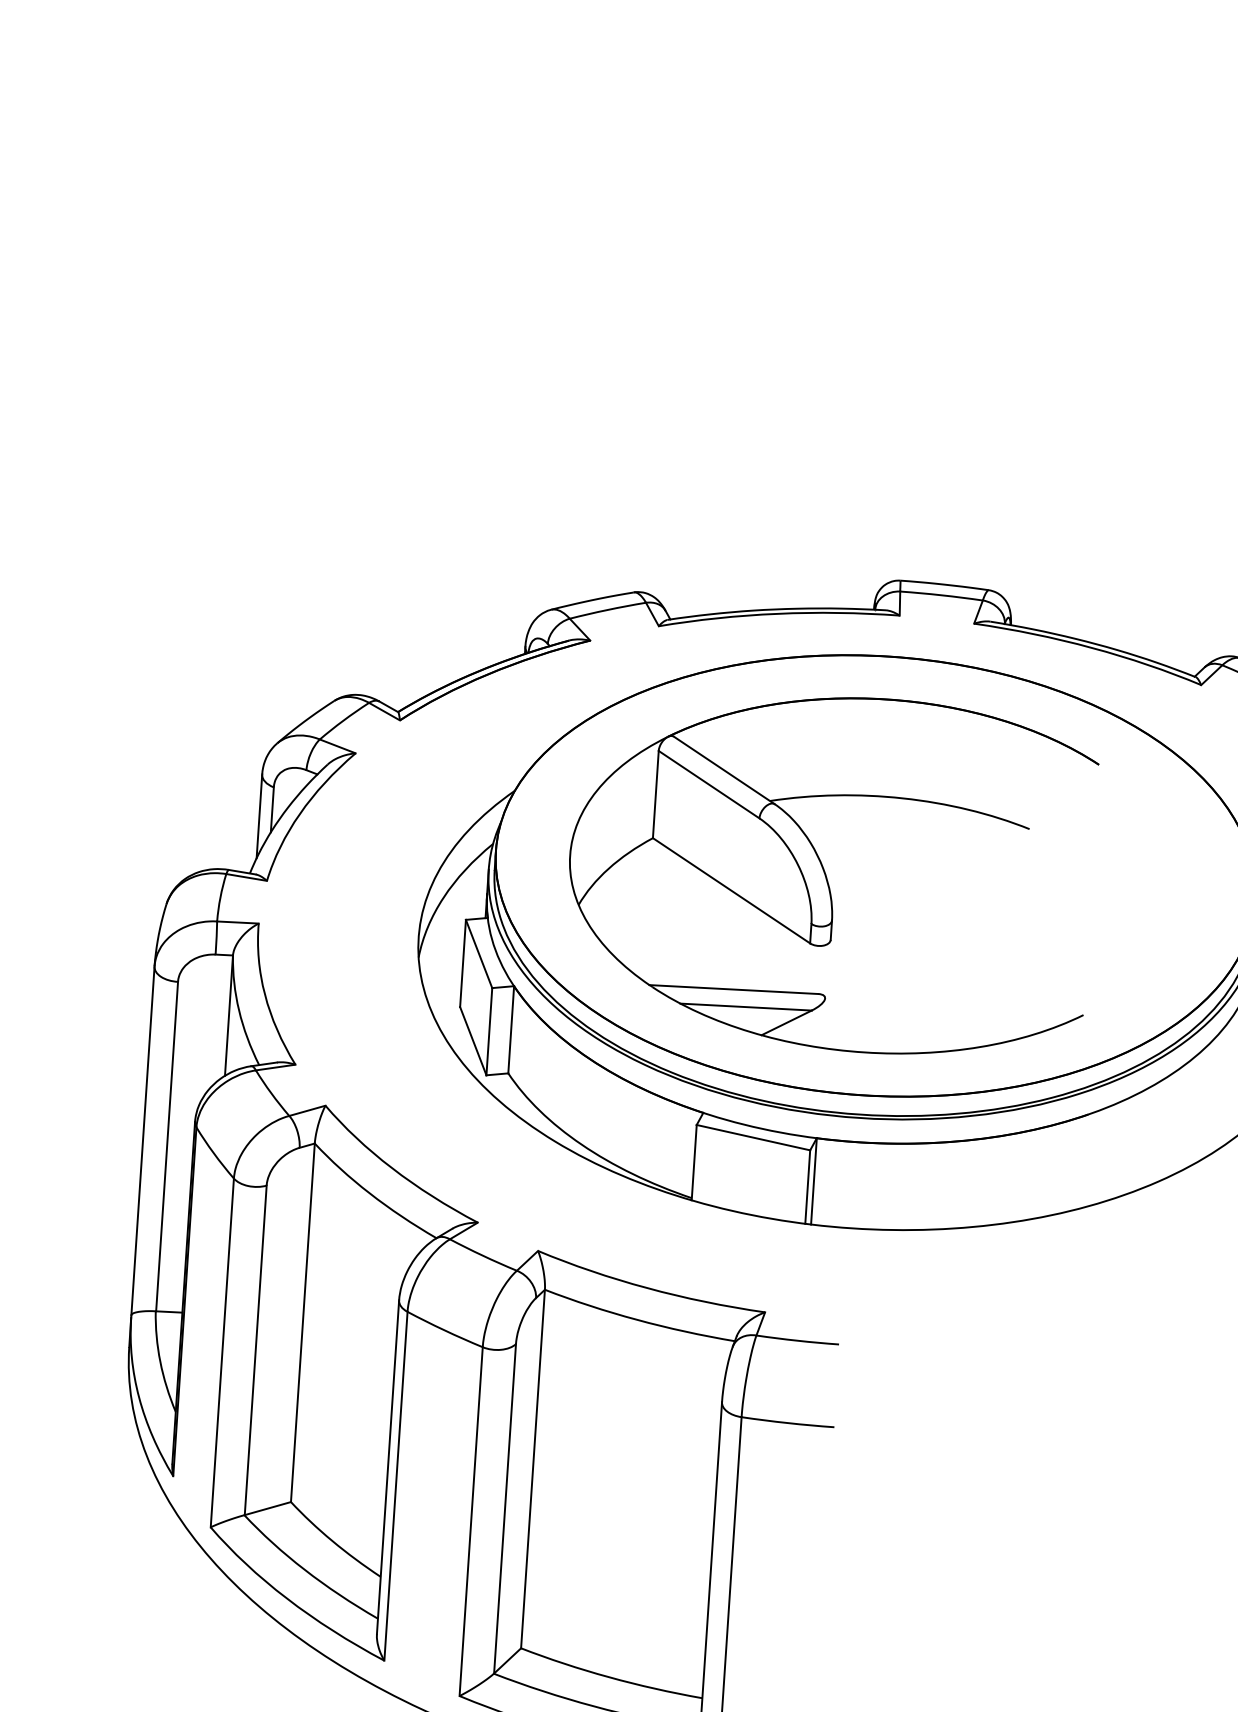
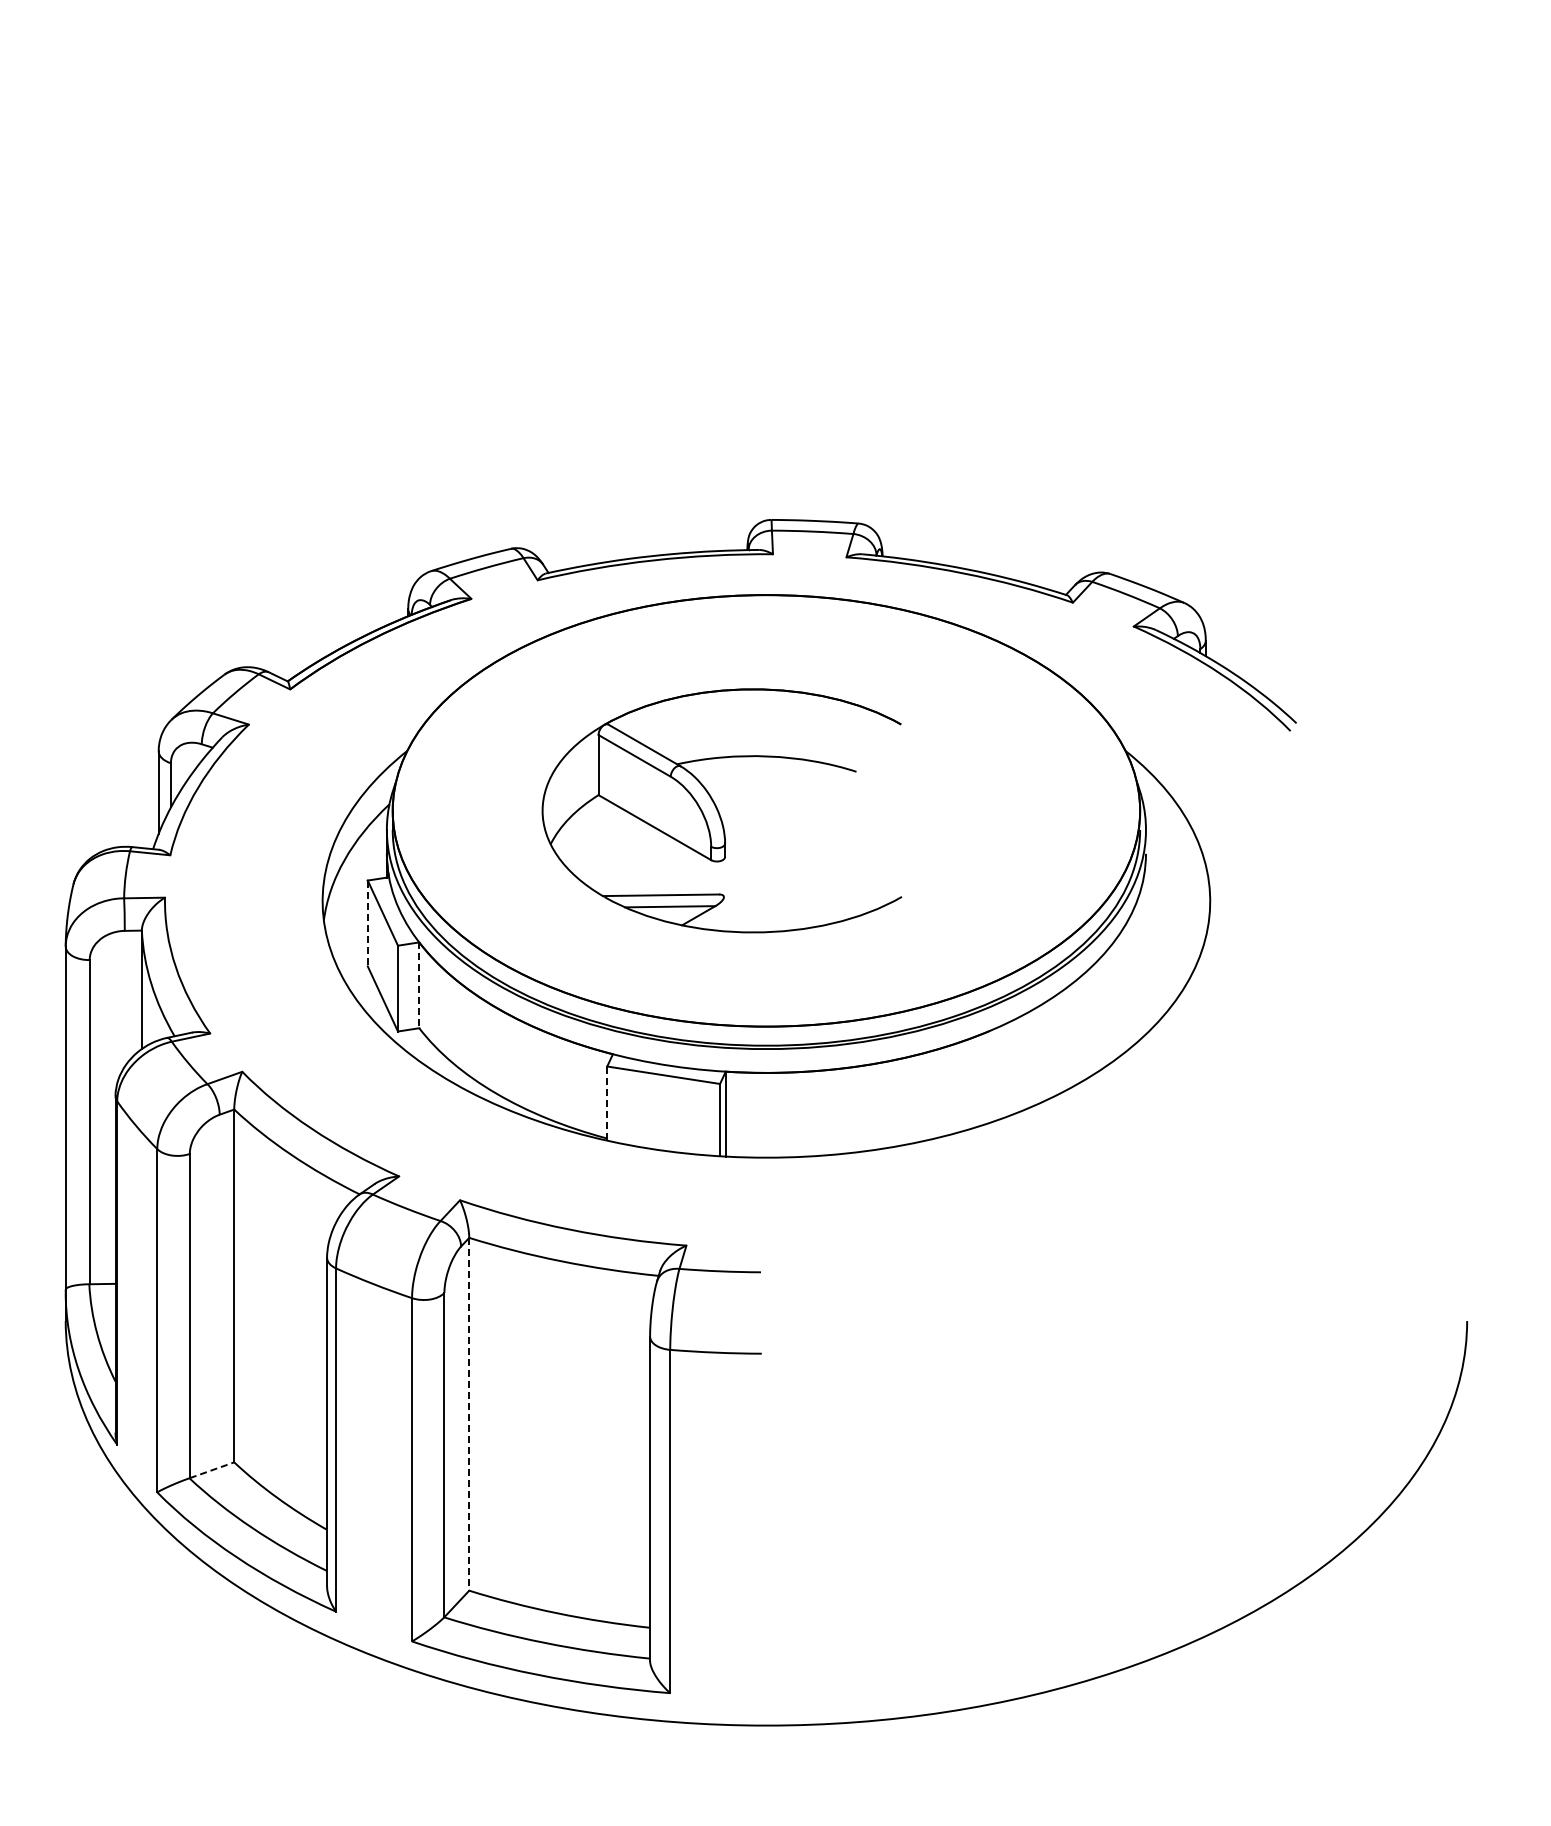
part: (830, 872) -> (721, 810), size x0.7
line: (462, 963) -> (367, 923), solid -> dashed
line: (511, 1029) -> (419, 985), solid -> dashed
line: (694, 1163) -> (607, 1104), solid -> dashed
line: (533, 1469) -> (469, 1414), solid -> dashed
line: (268, 1508) -> (212, 1470), solid -> dashed

